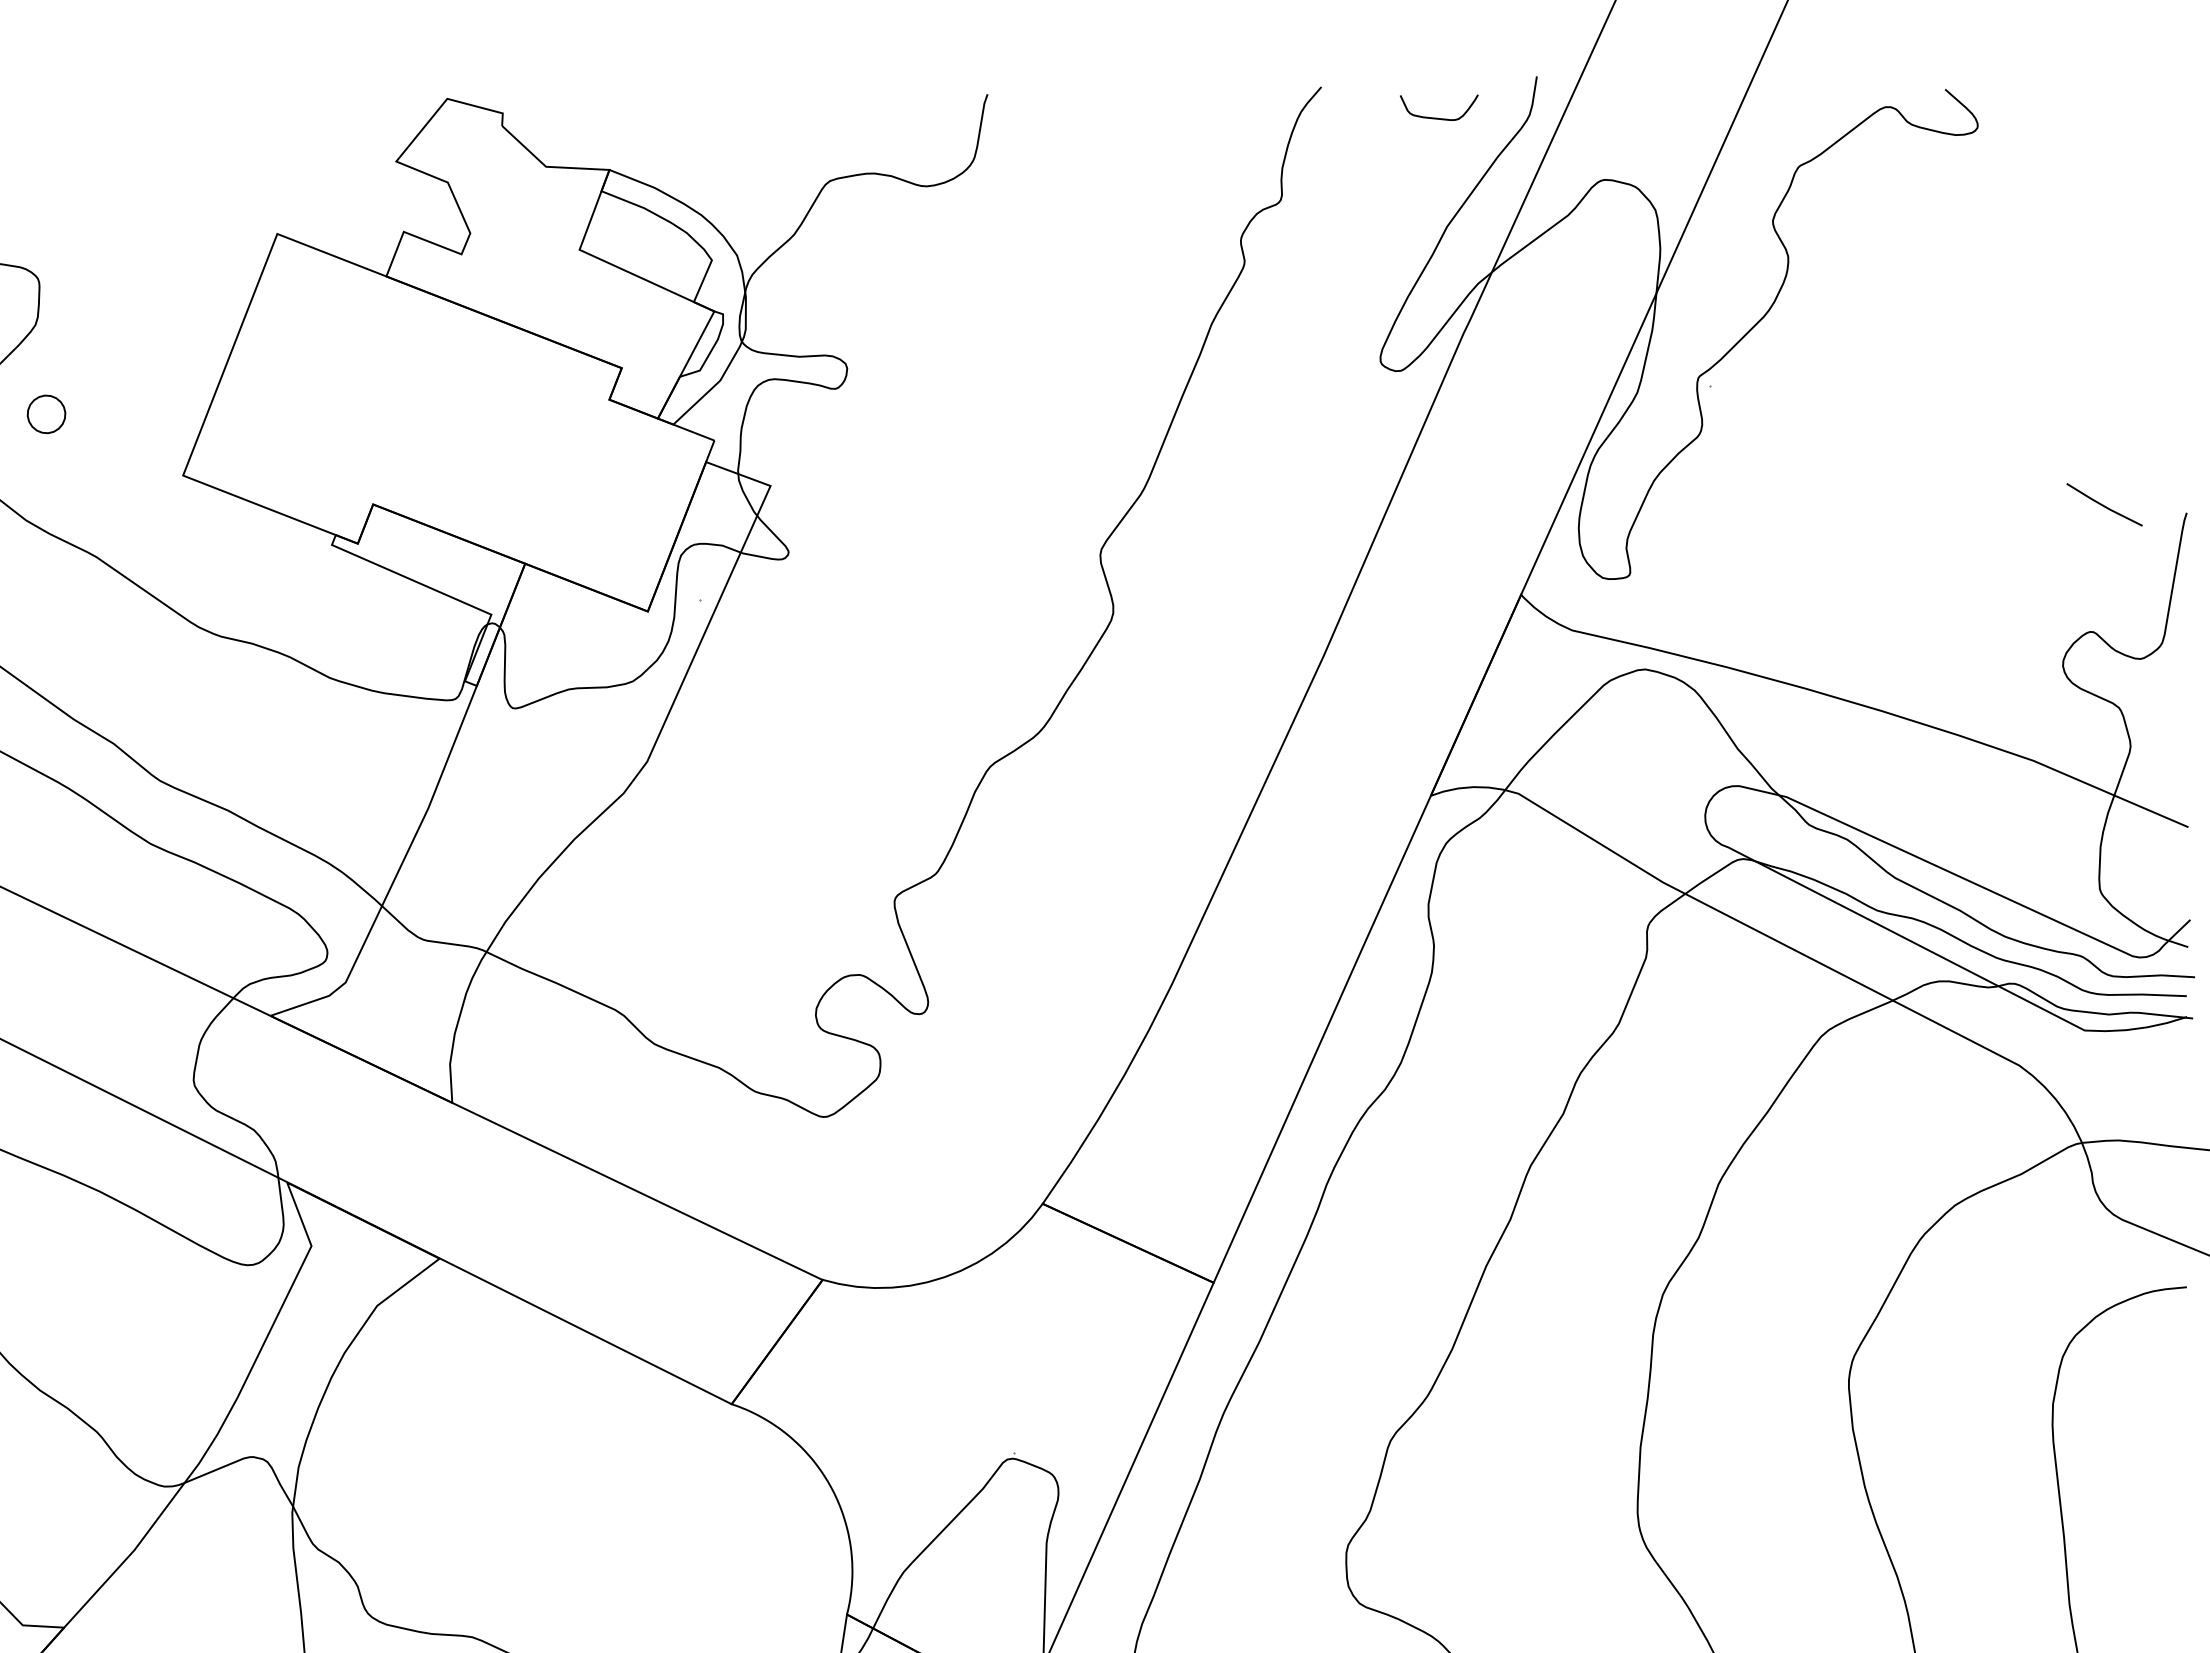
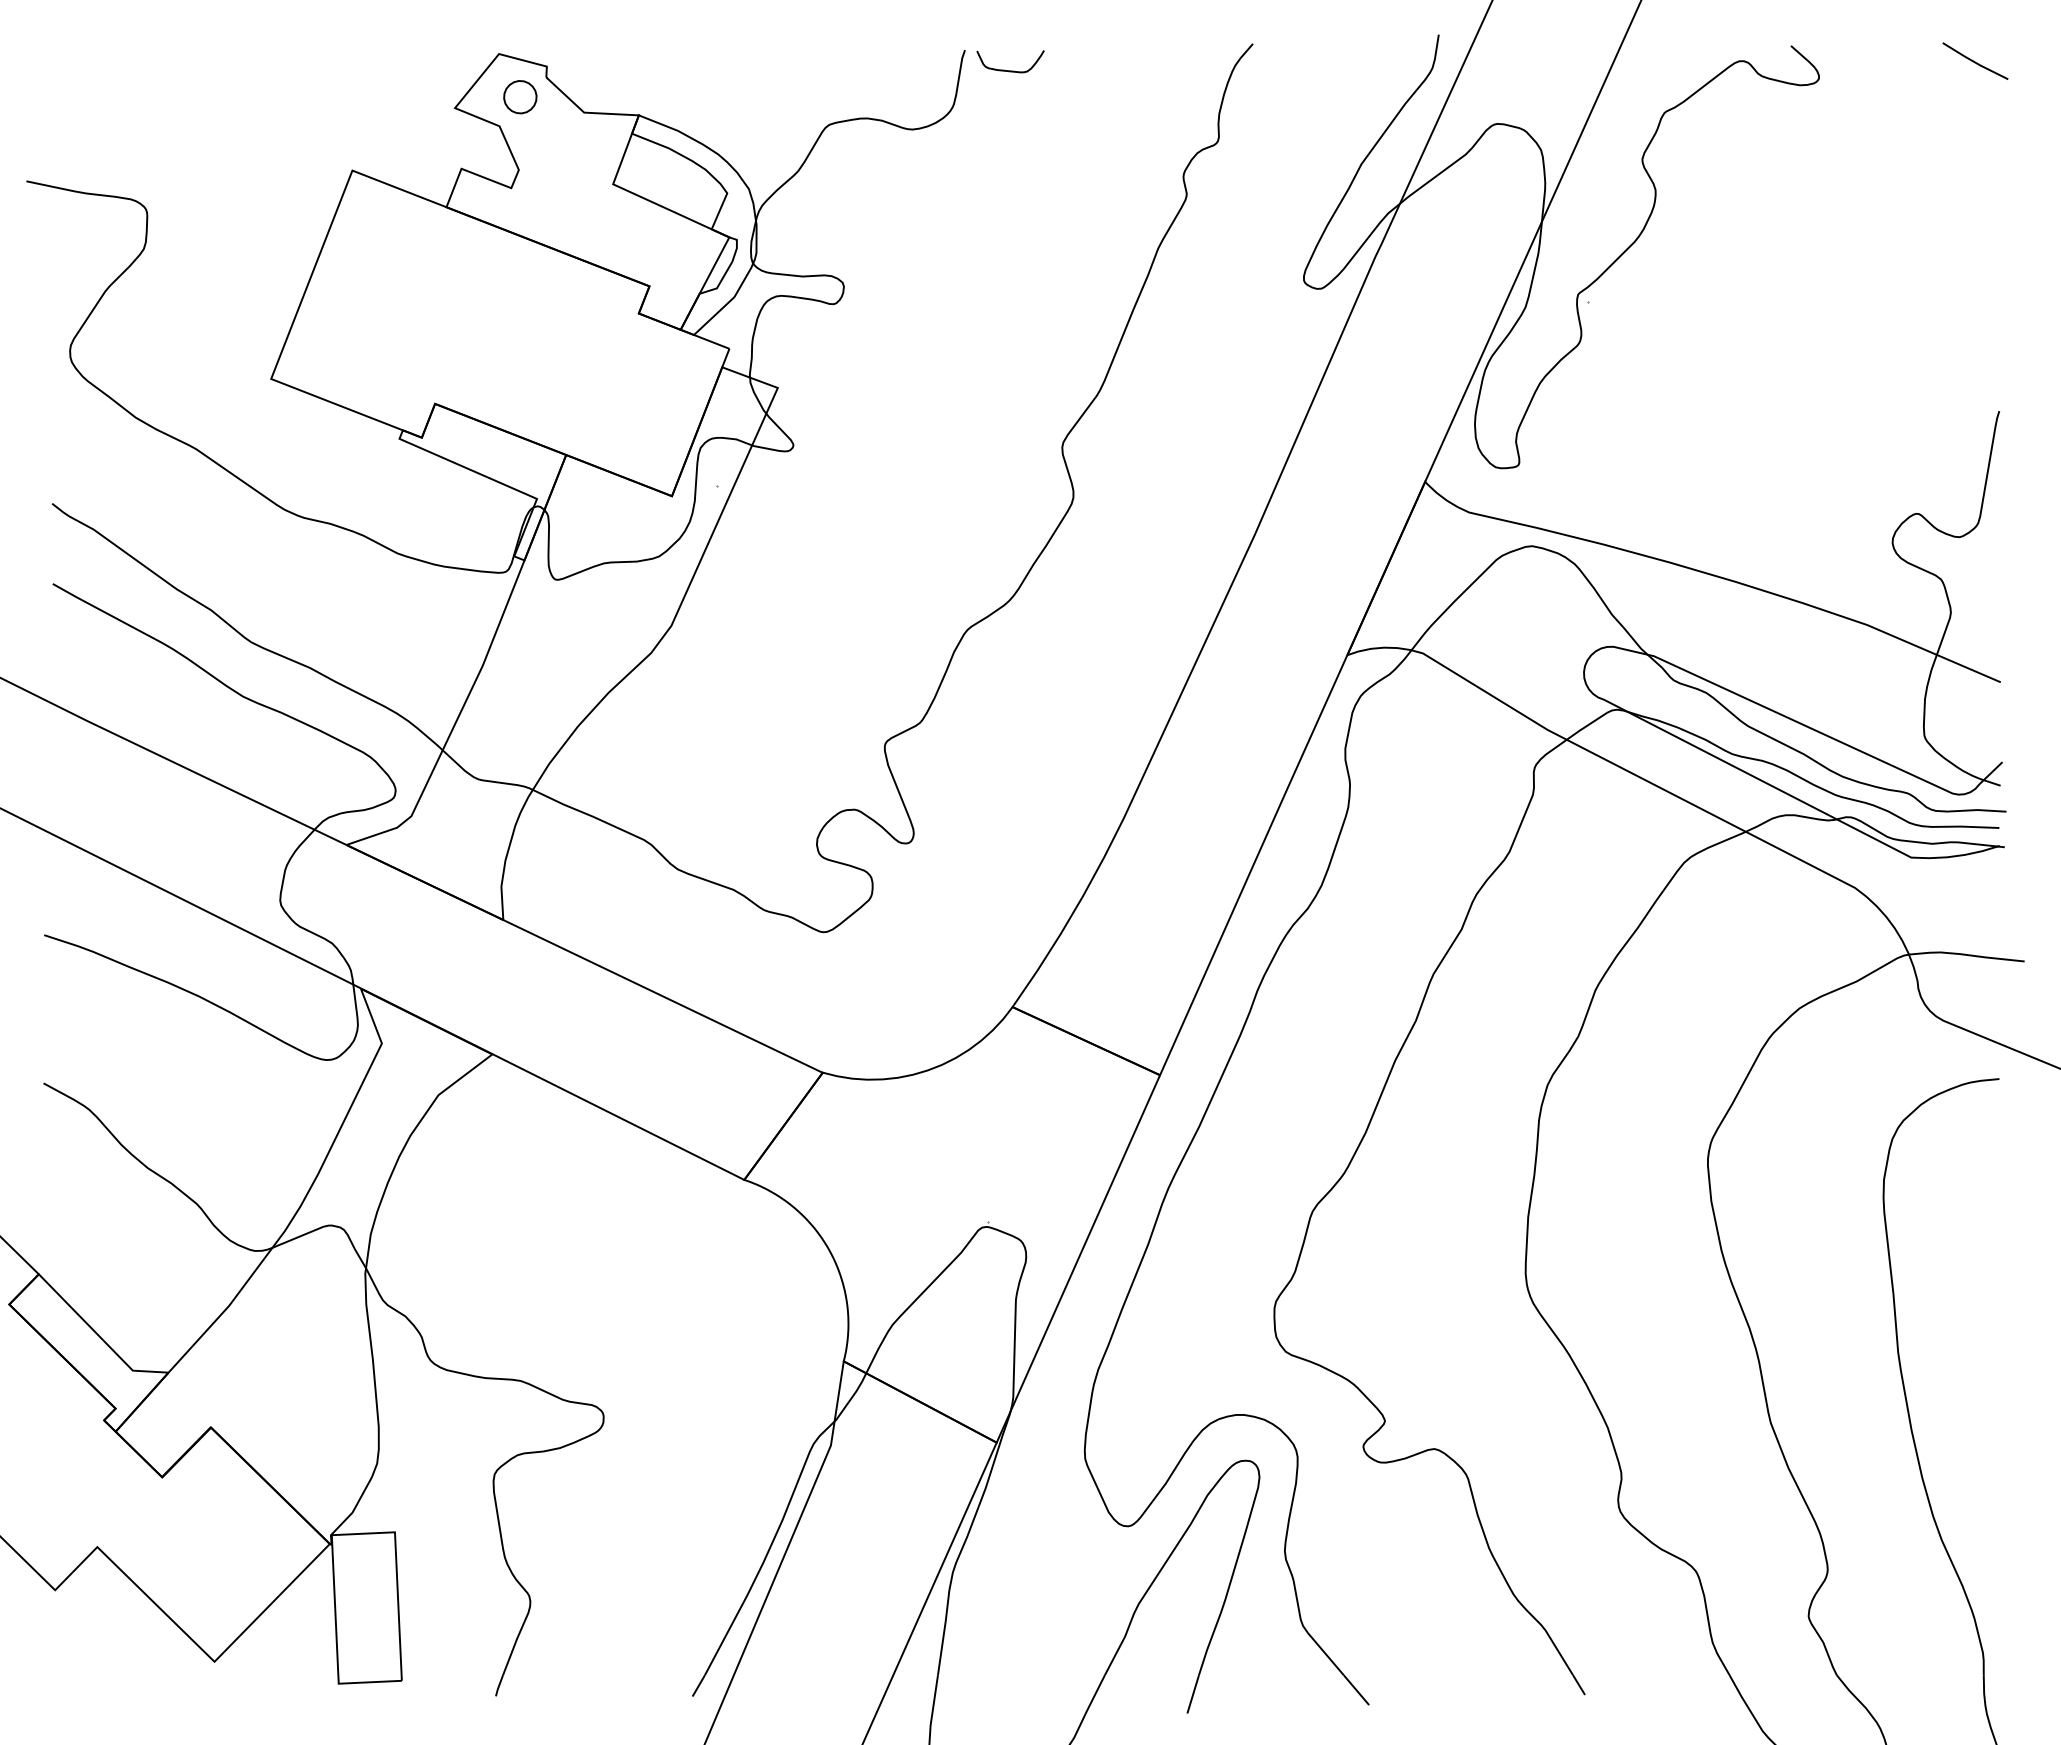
curve: (1439, 117) -> (1010, 70), moved
part: (46, 414) -> (520, 97), moved
line: (2104, 505) -> (1975, 61), moved

